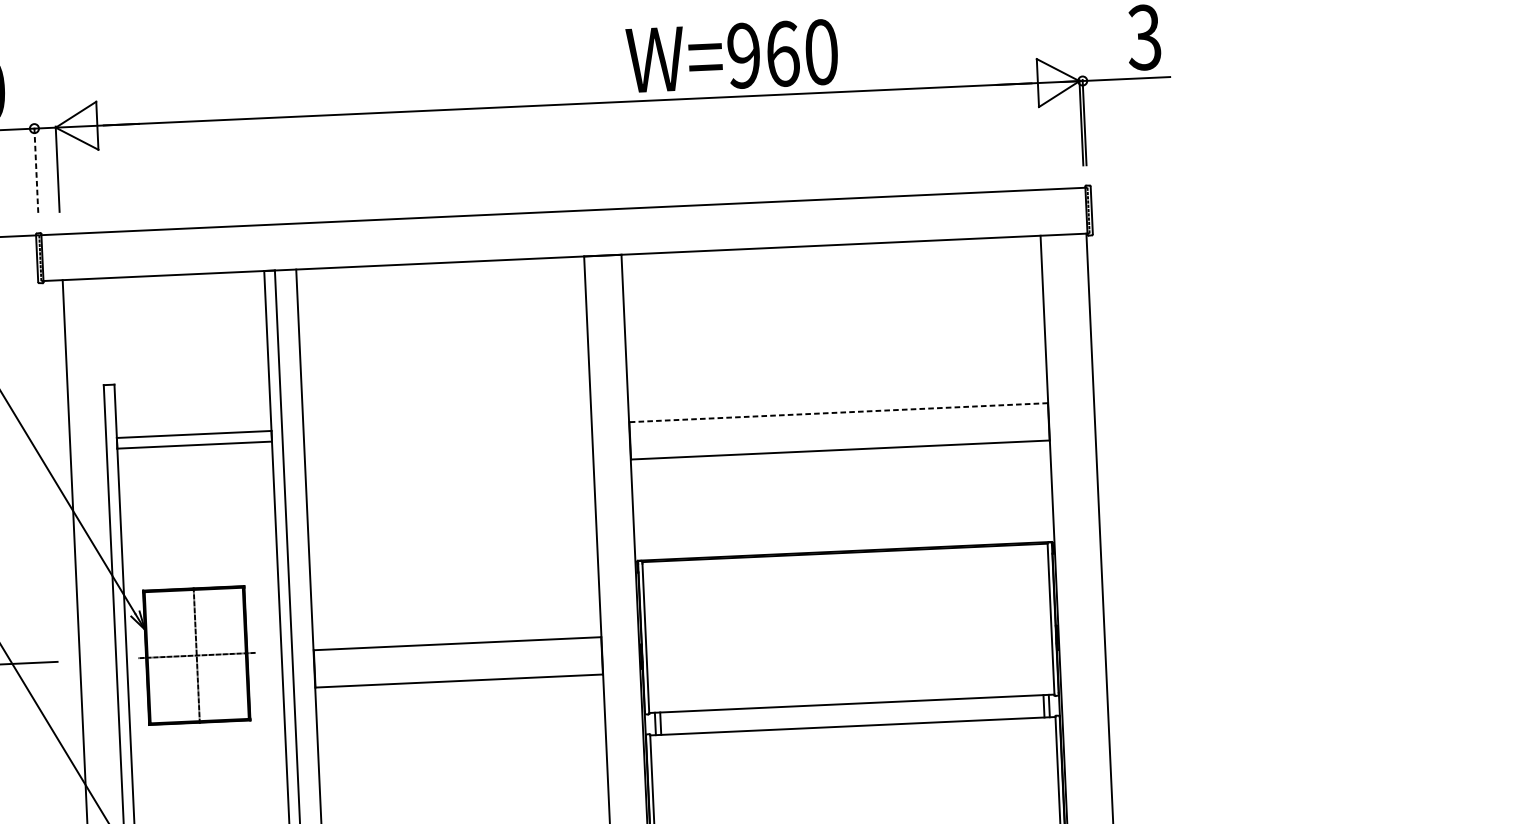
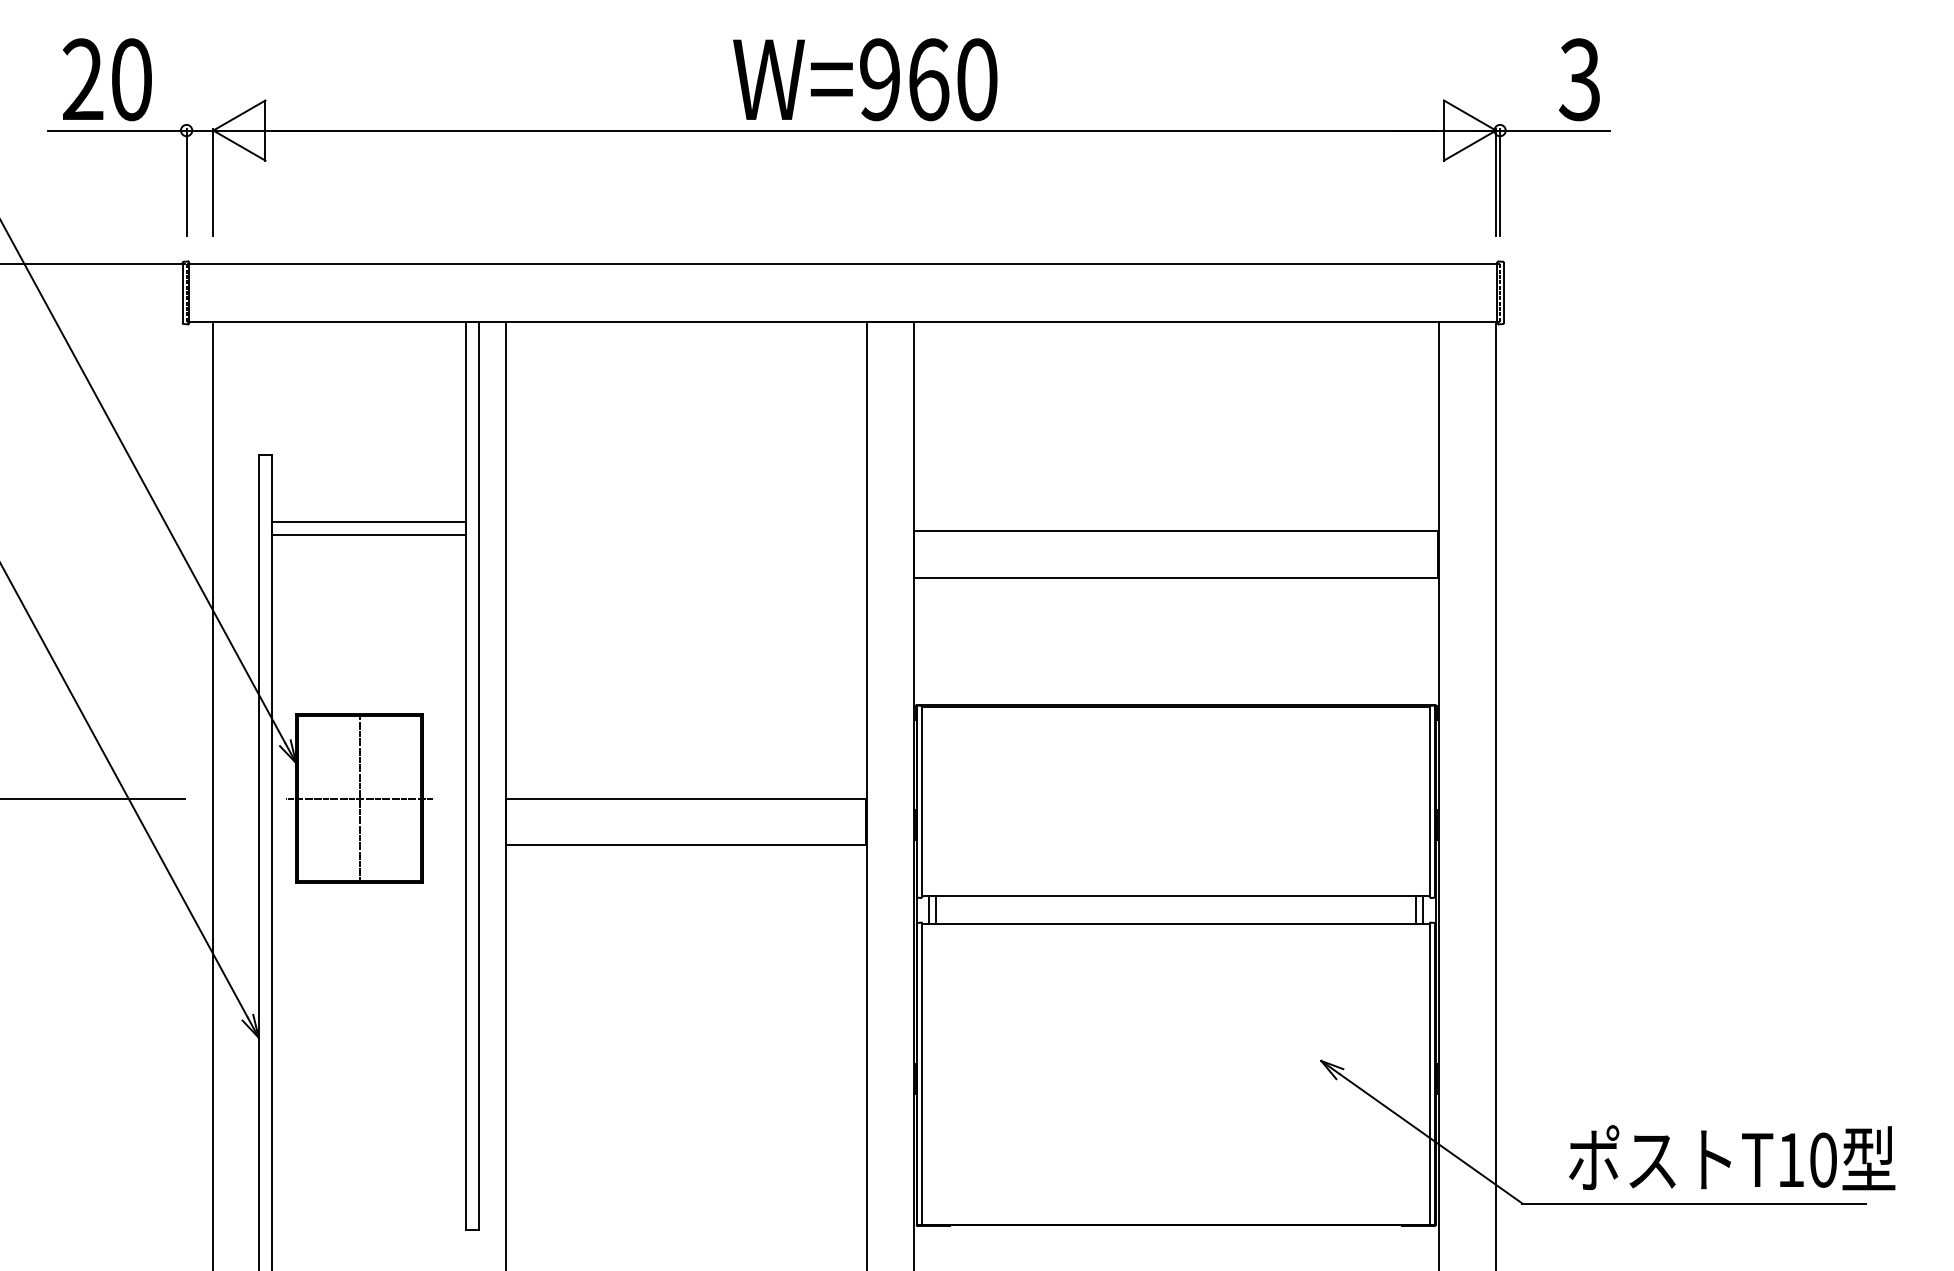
text: (732, 56) -> (865, 79), moved
line: (36, 170) -> (186, 182), dashed -> solid
line: (838, 412) -> (1175, 531), dashed -> solid

